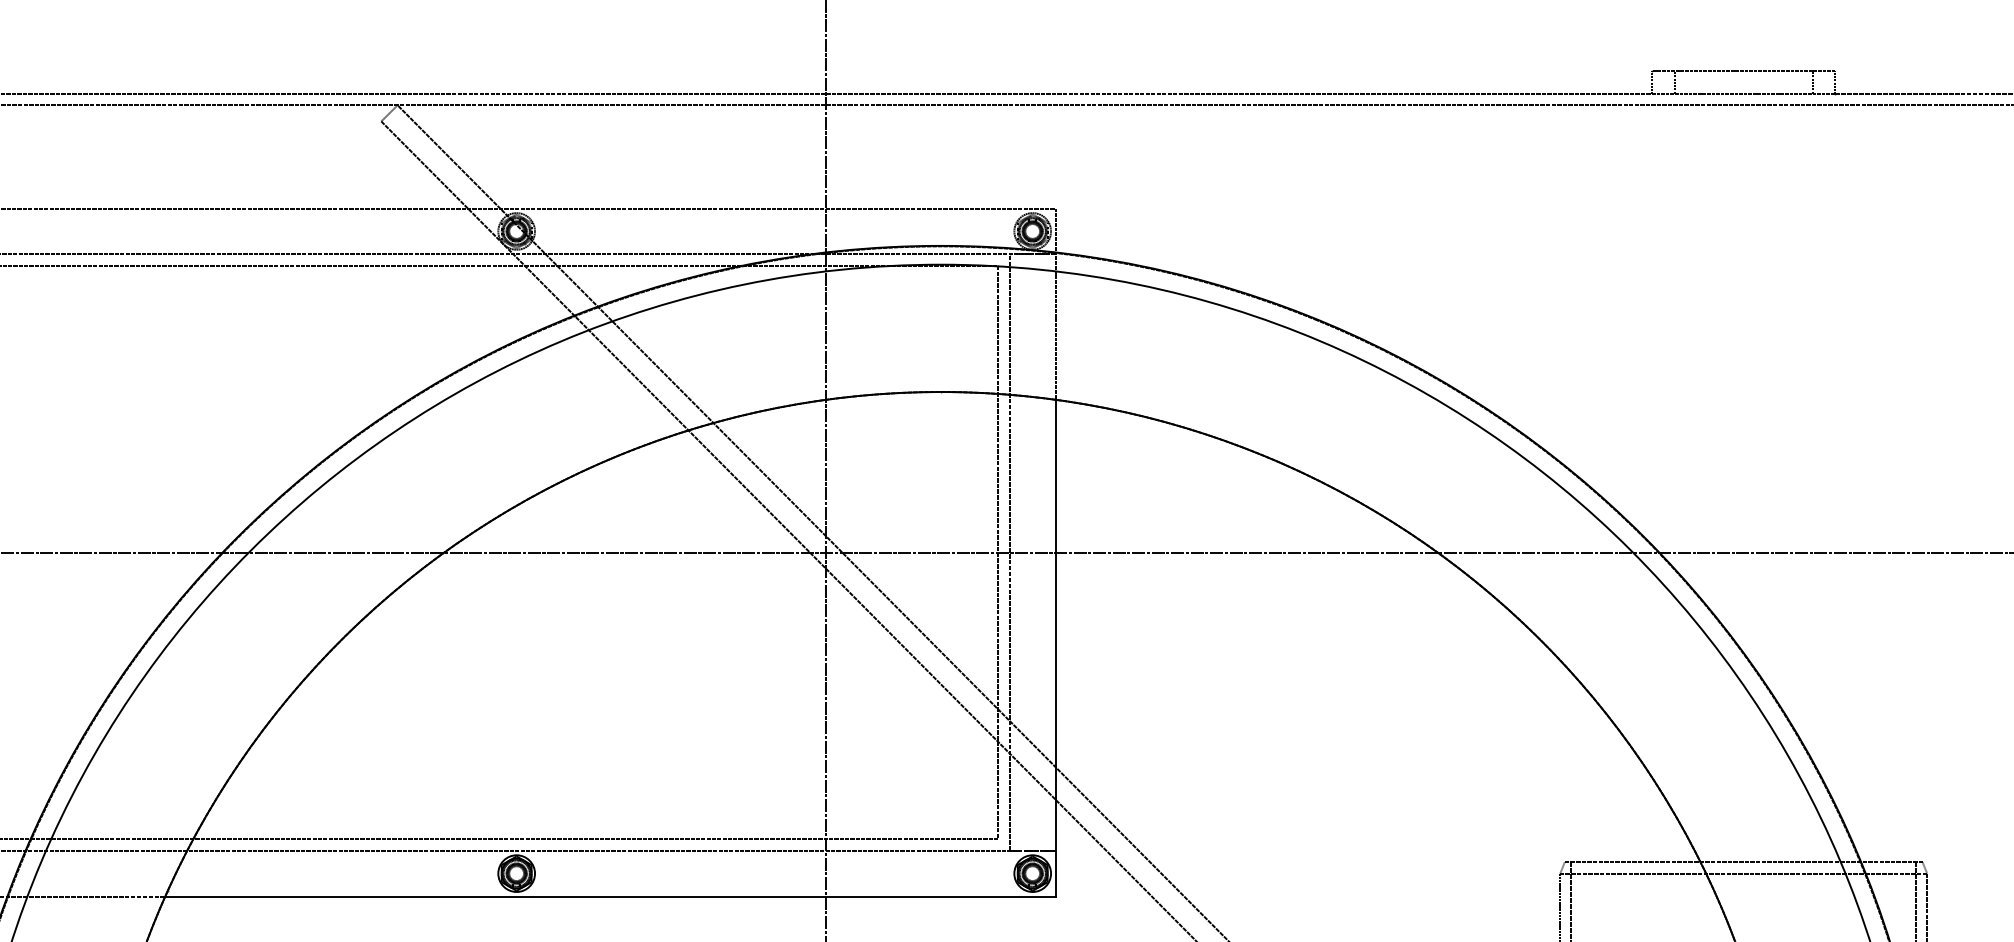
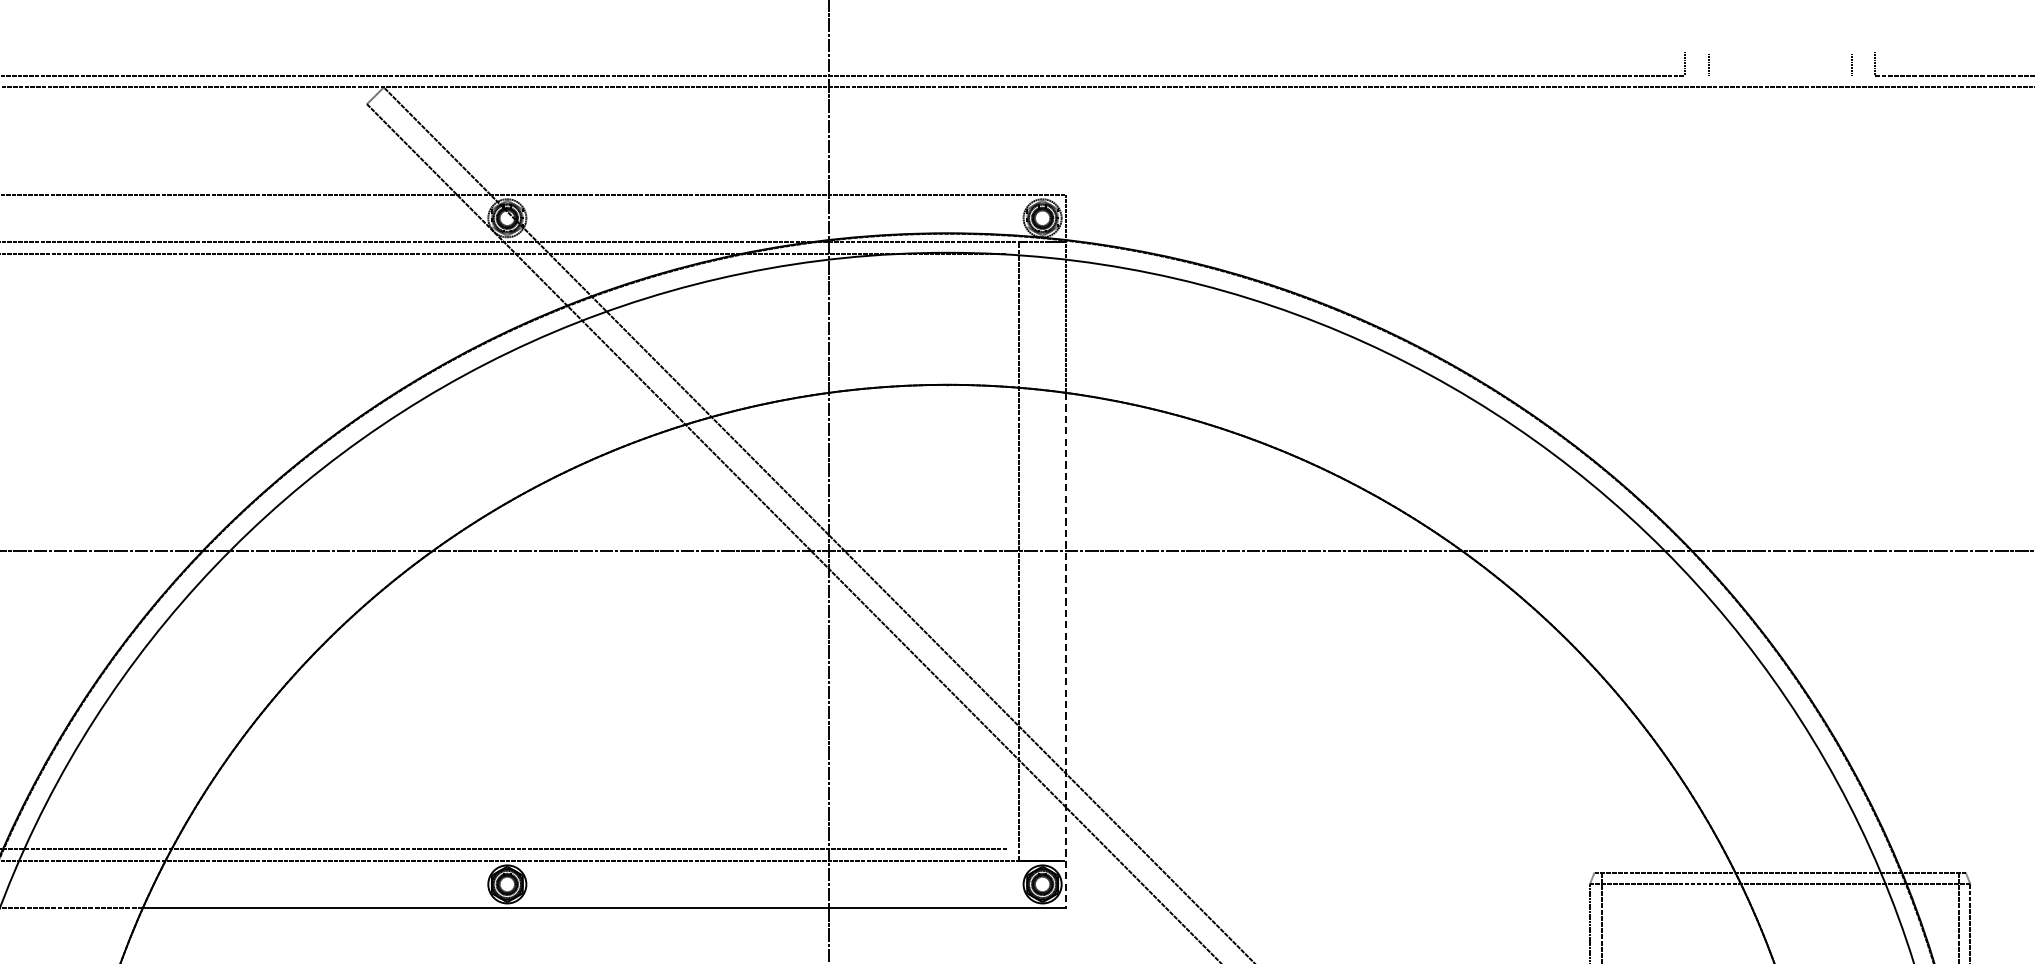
line: (1743, 70) -> (1779, 51), removed
line: (1743, 93) -> (1779, 75), removed
line: (998, 552) -> (1007, 551), removed
line: (1055, 648) -> (1066, 650), solid -> dashed

